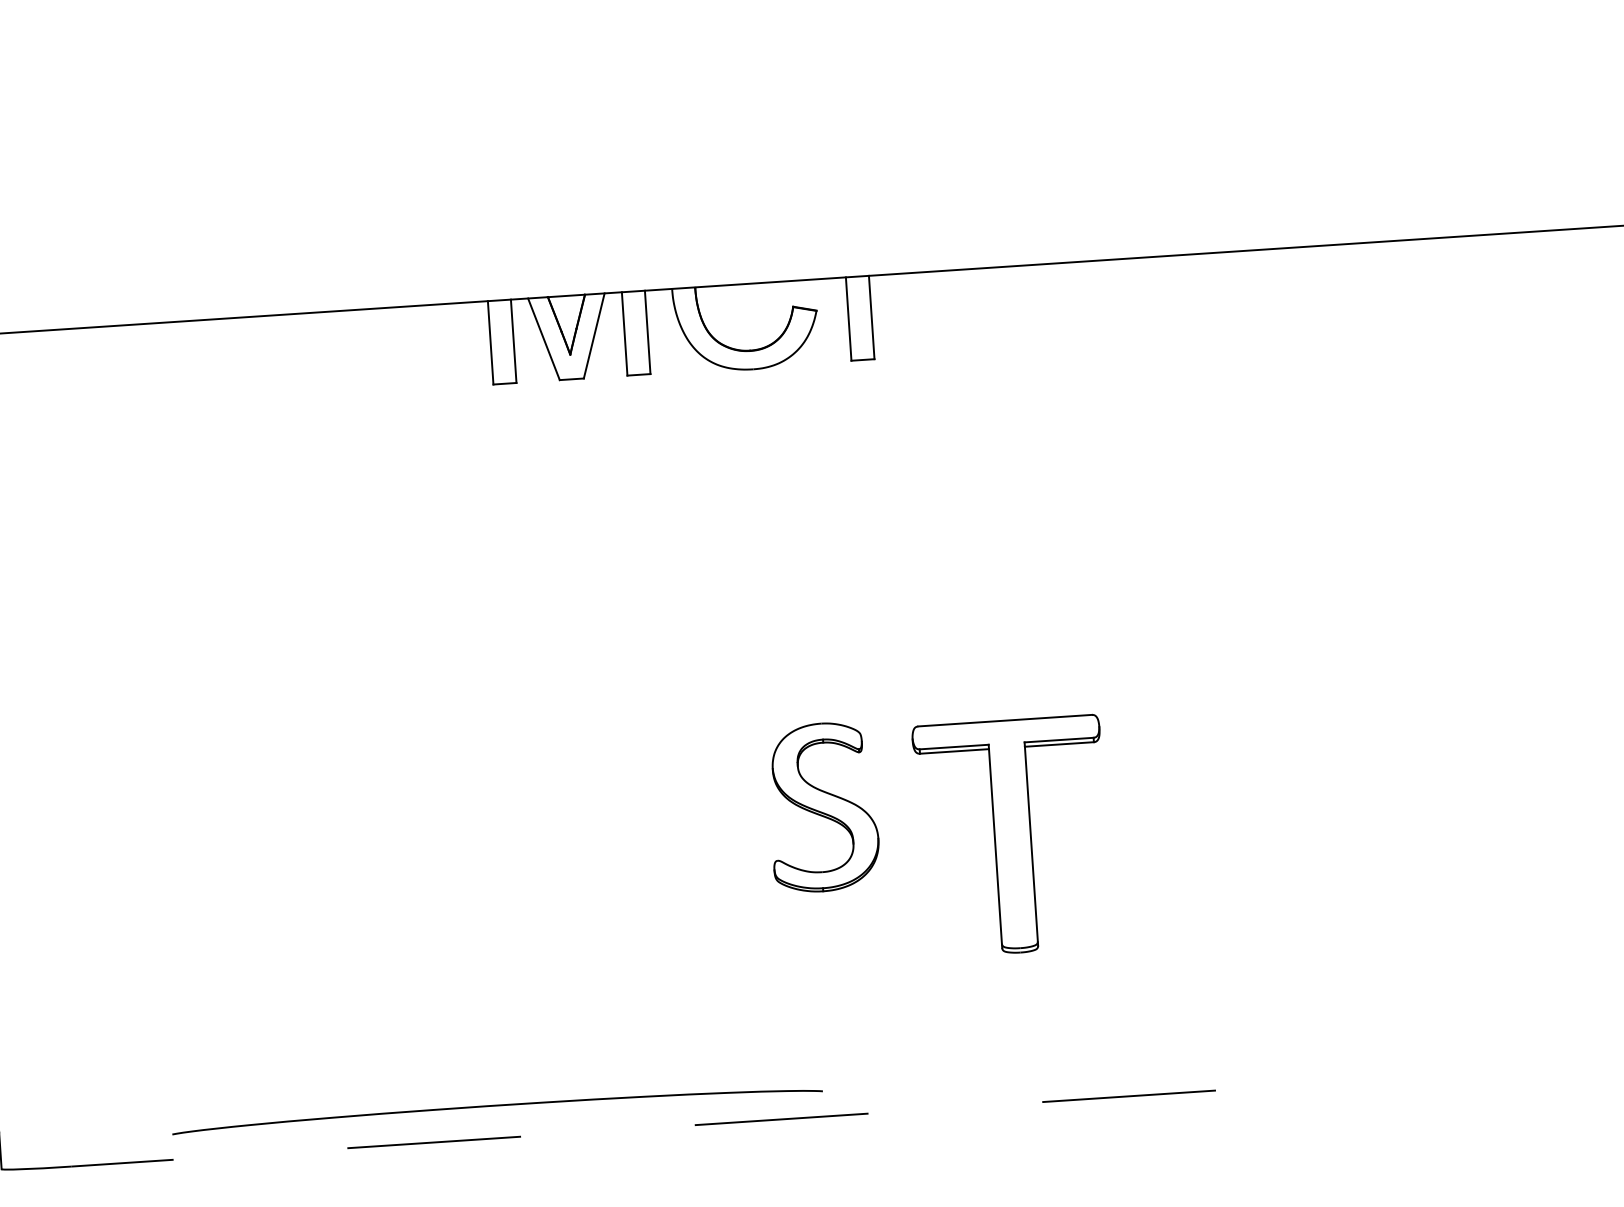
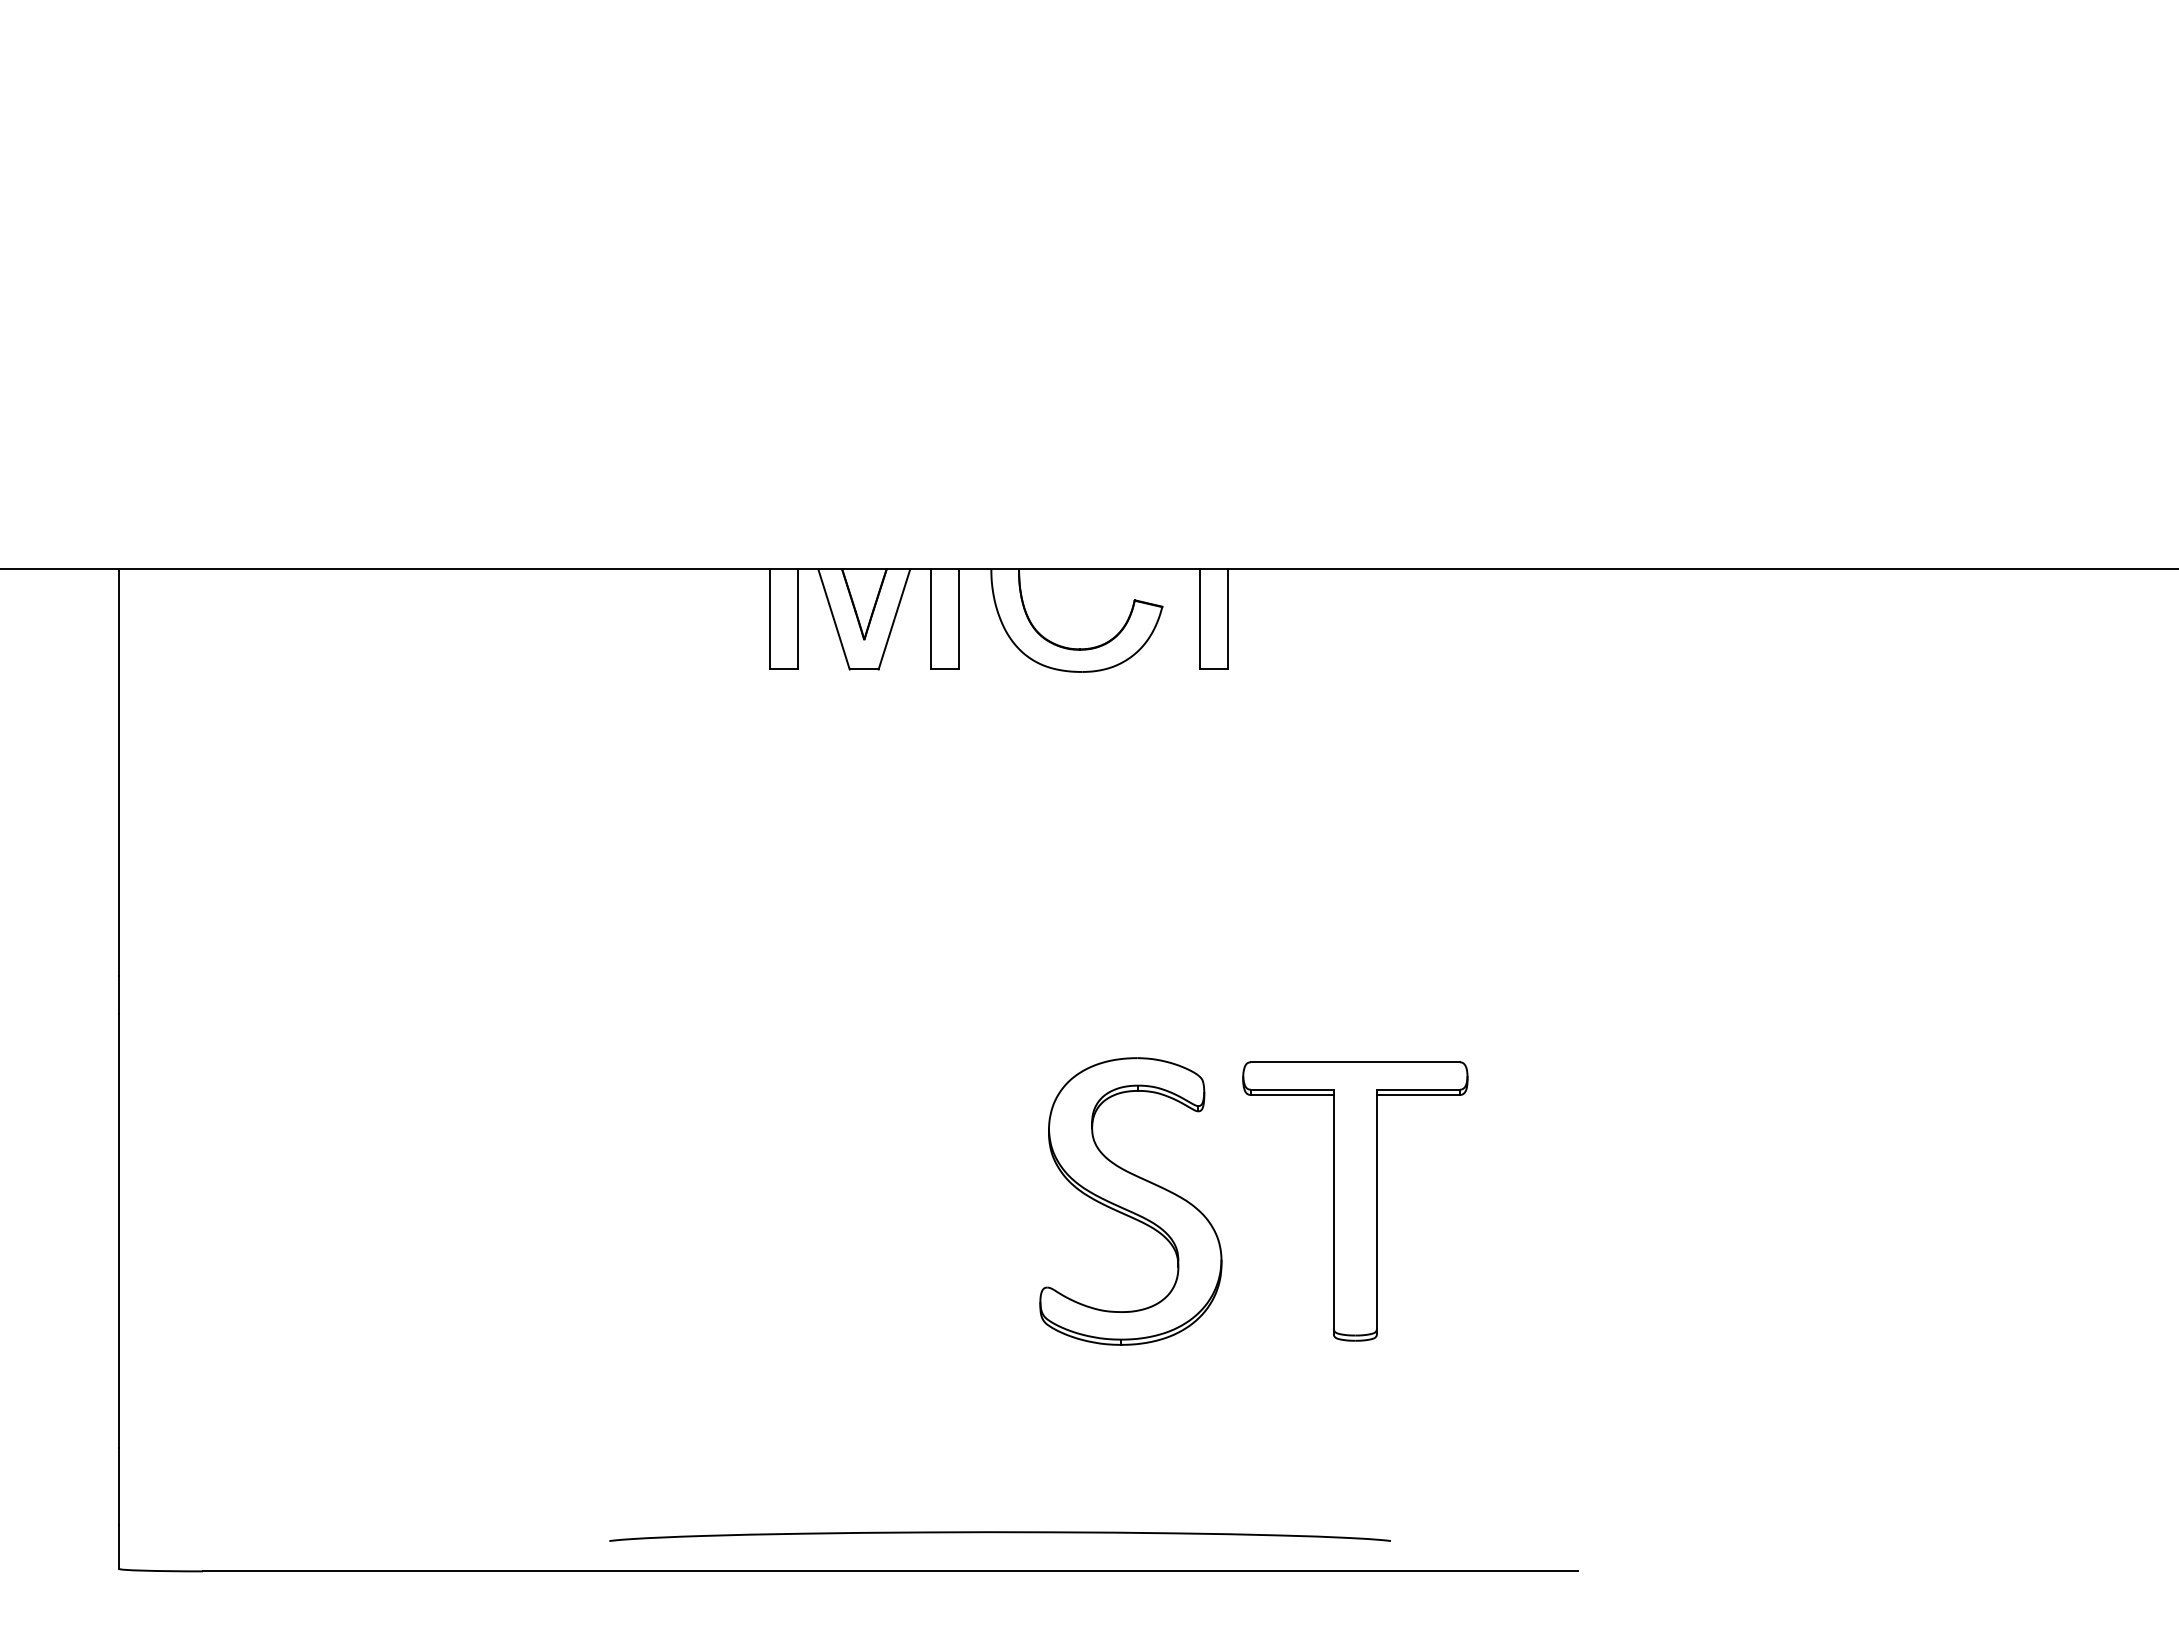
part: (822, 807) -> (1130, 1201), size x1.43
part: (1012, 836) -> (1355, 1201), moved
curve: (496, 1106) -> (999, 1533), moved
line: (643, 1128) -> (890, 1571), dashed -> solid

